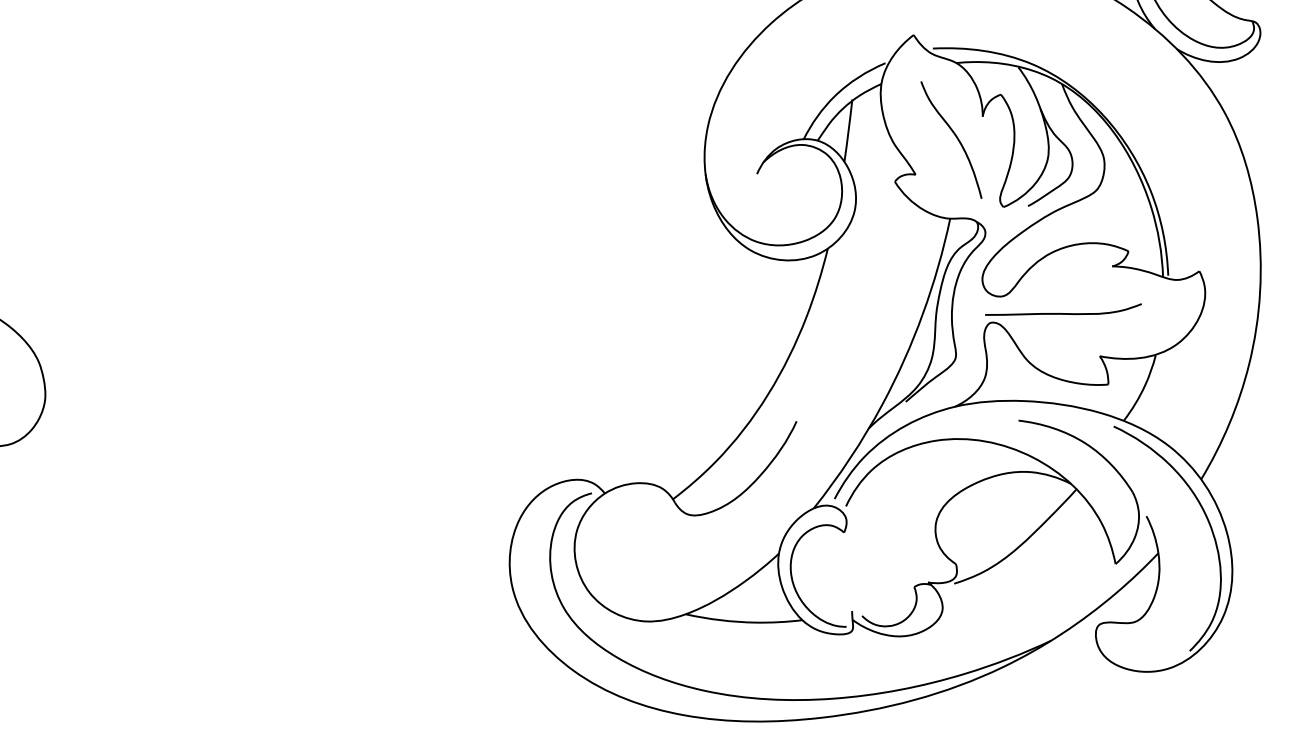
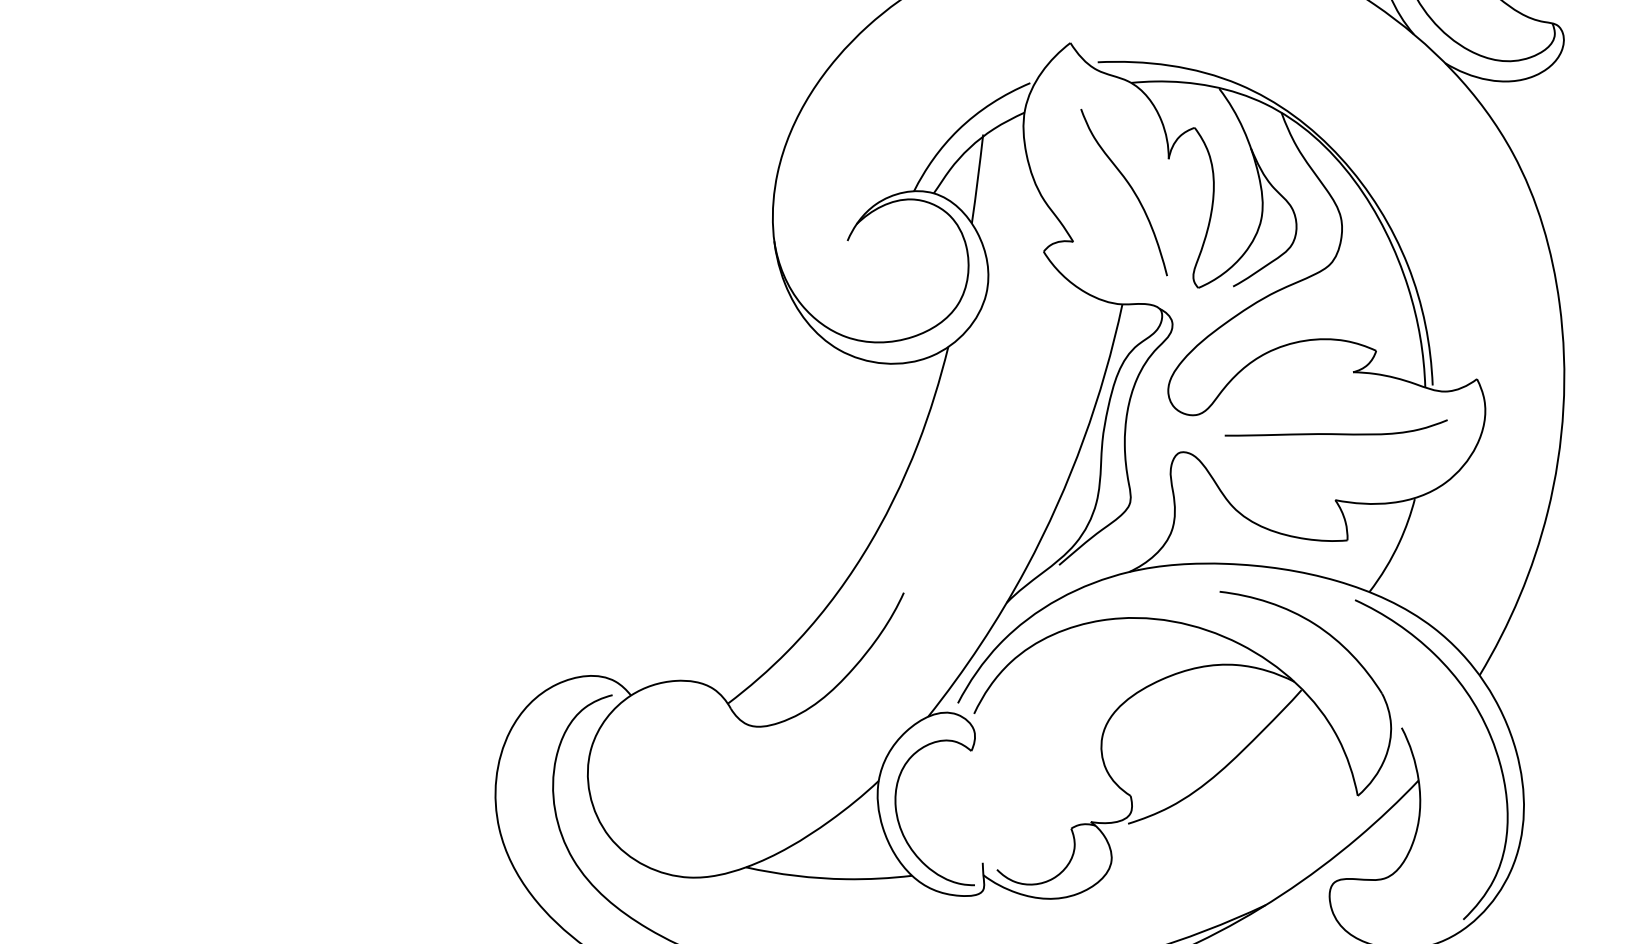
curve: (1063, 313) -> (1336, 433), moved

